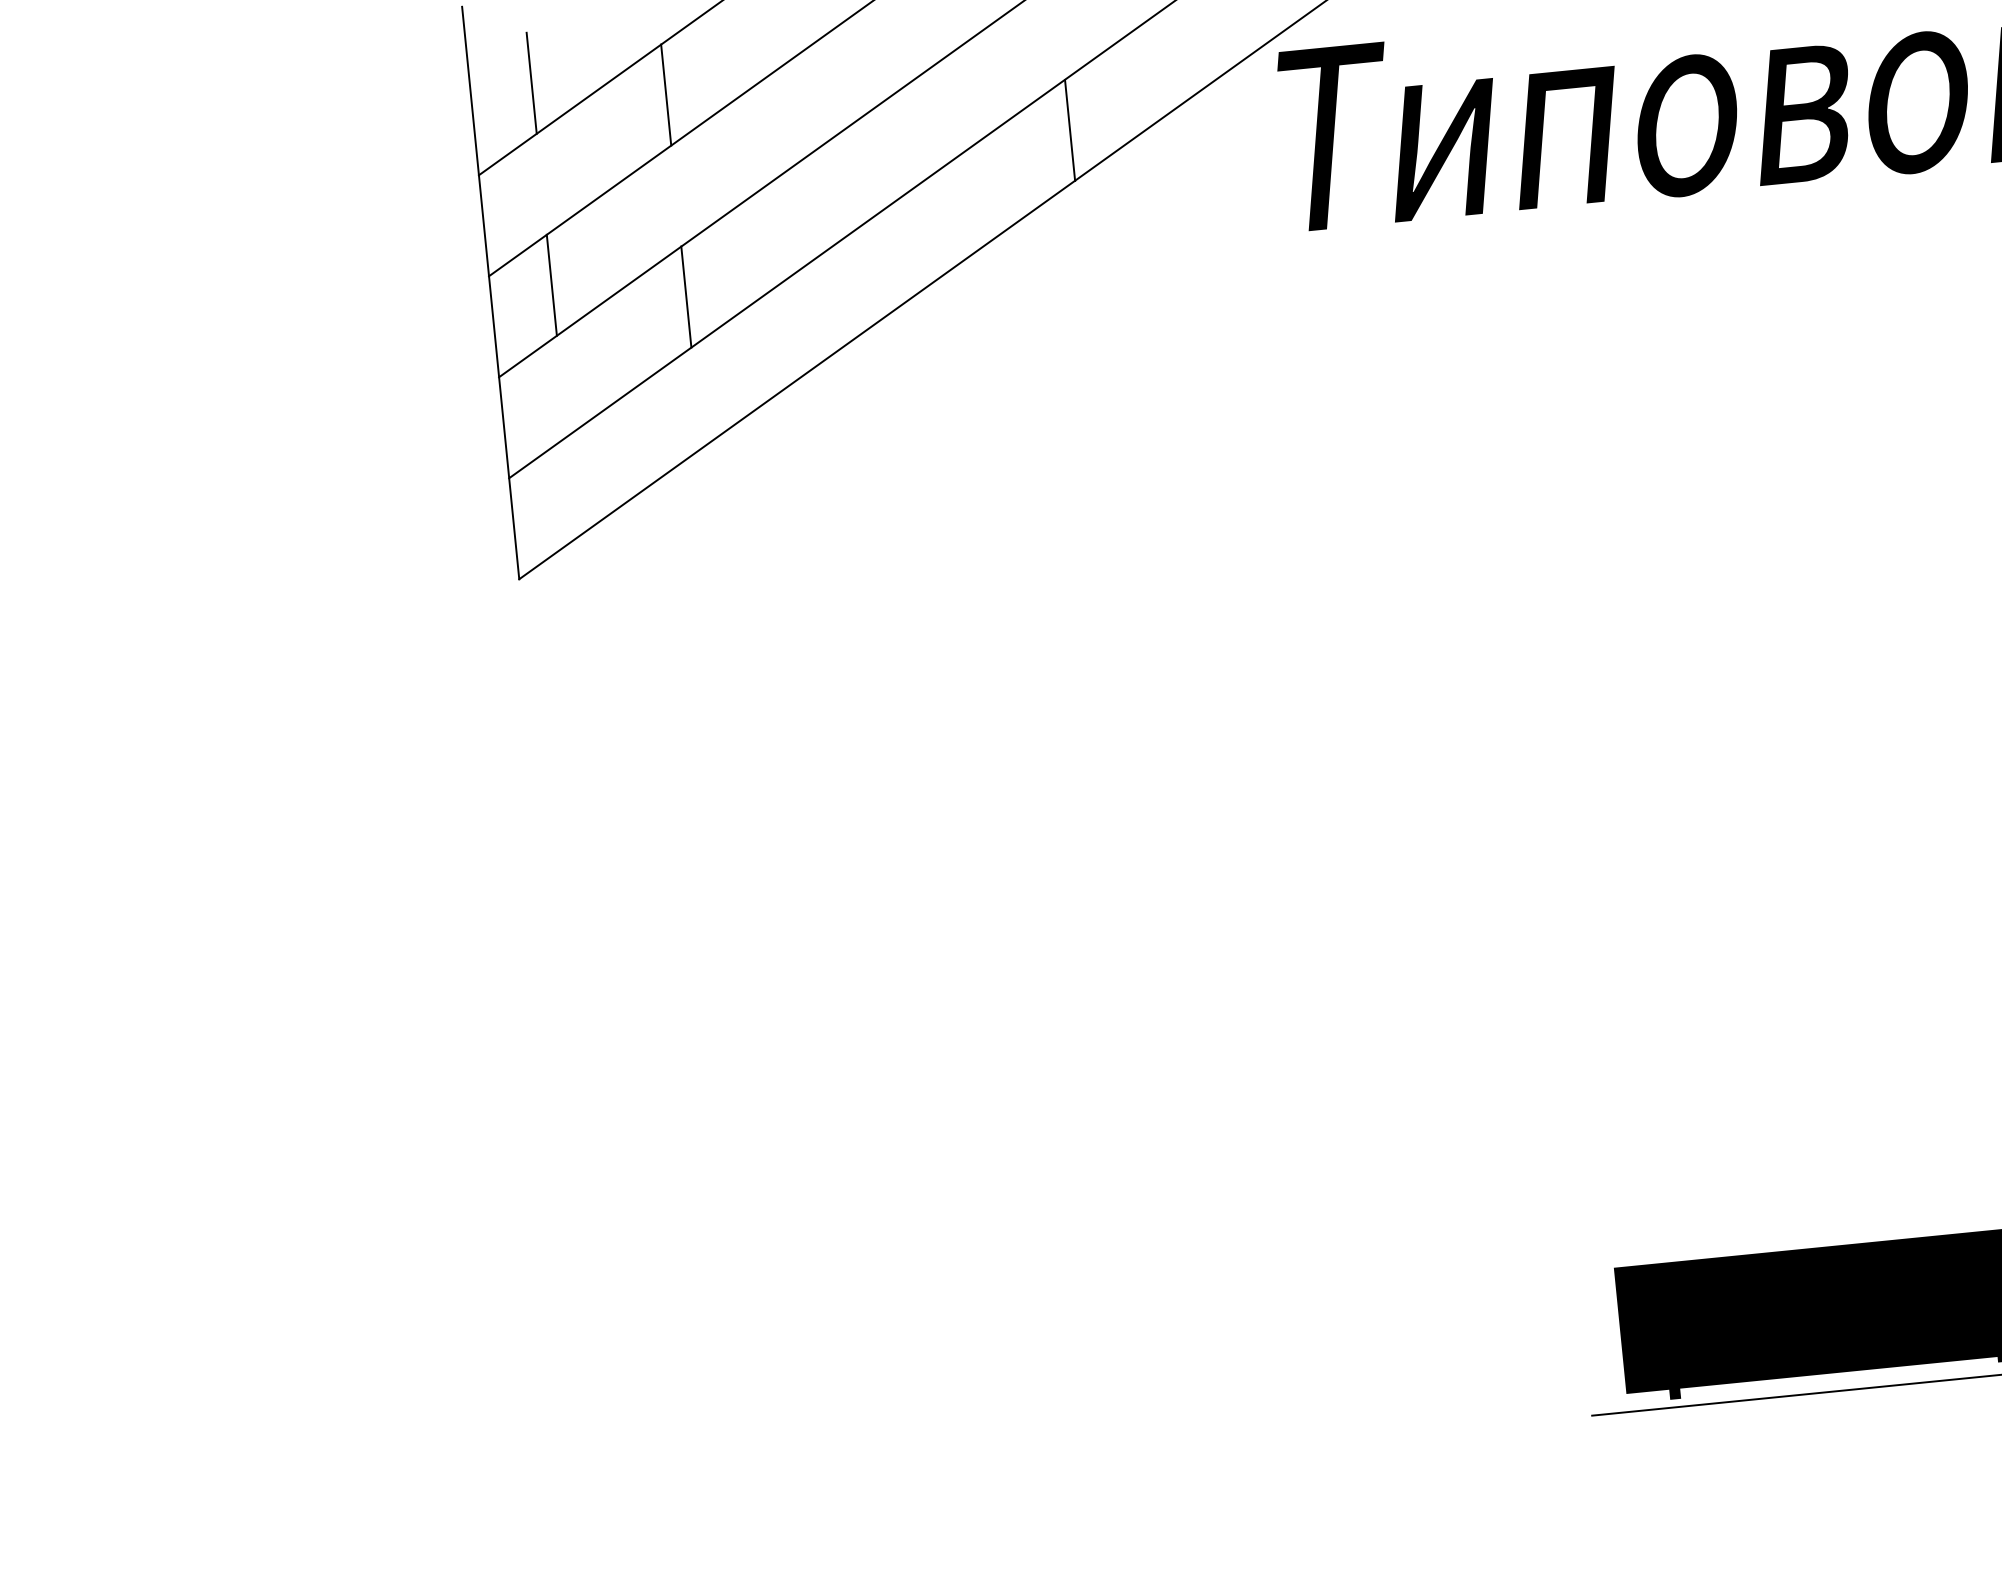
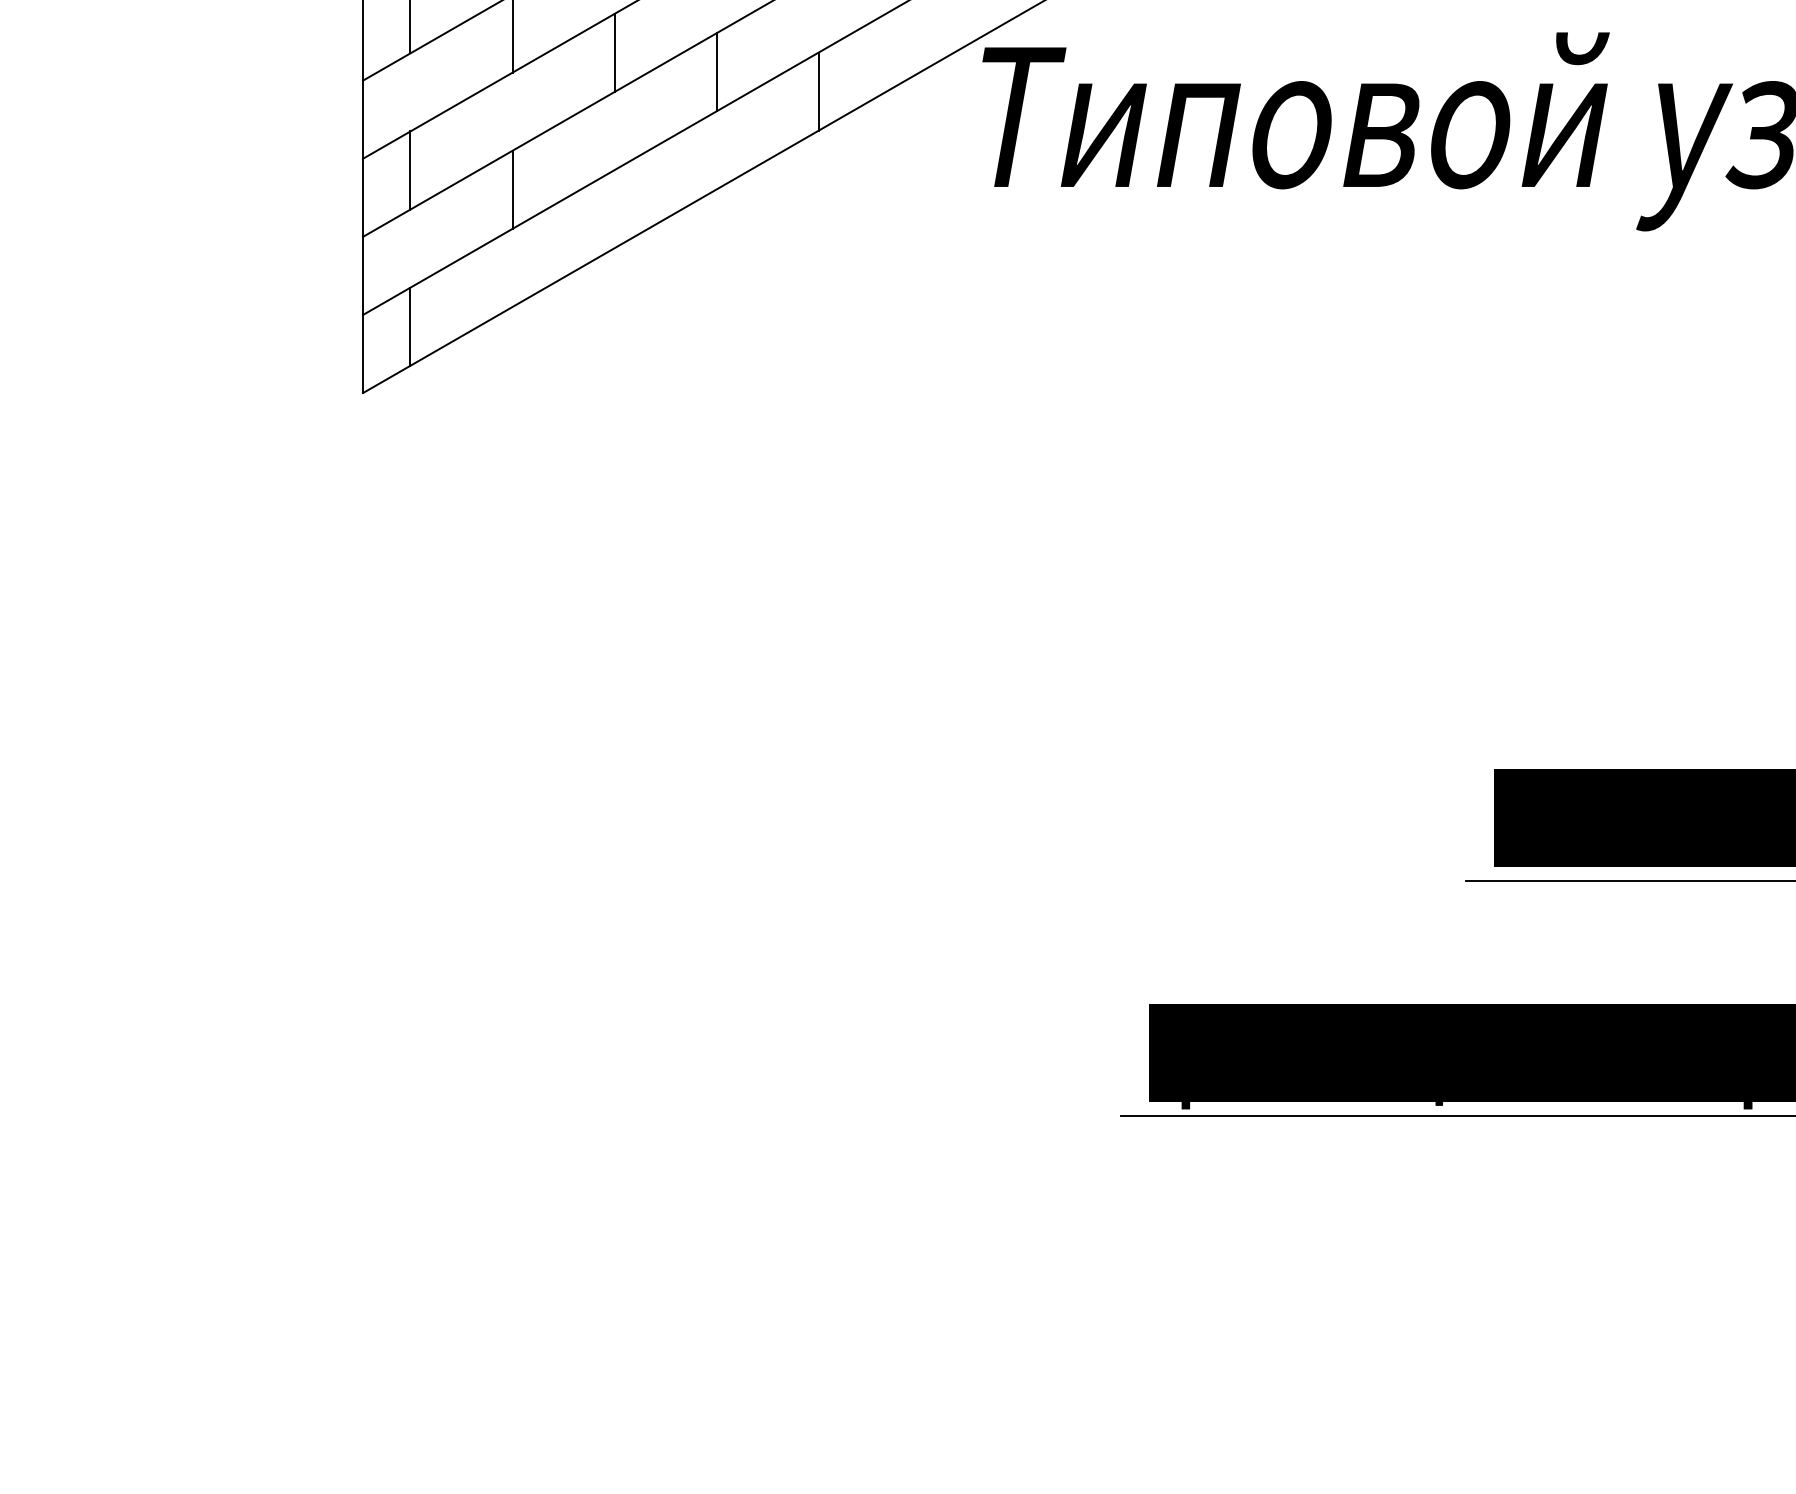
line: (800, 107) -> (614, 53), added
line: (934, 119) -> (716, 72), added
line: (572, 487) -> (410, 326), added

